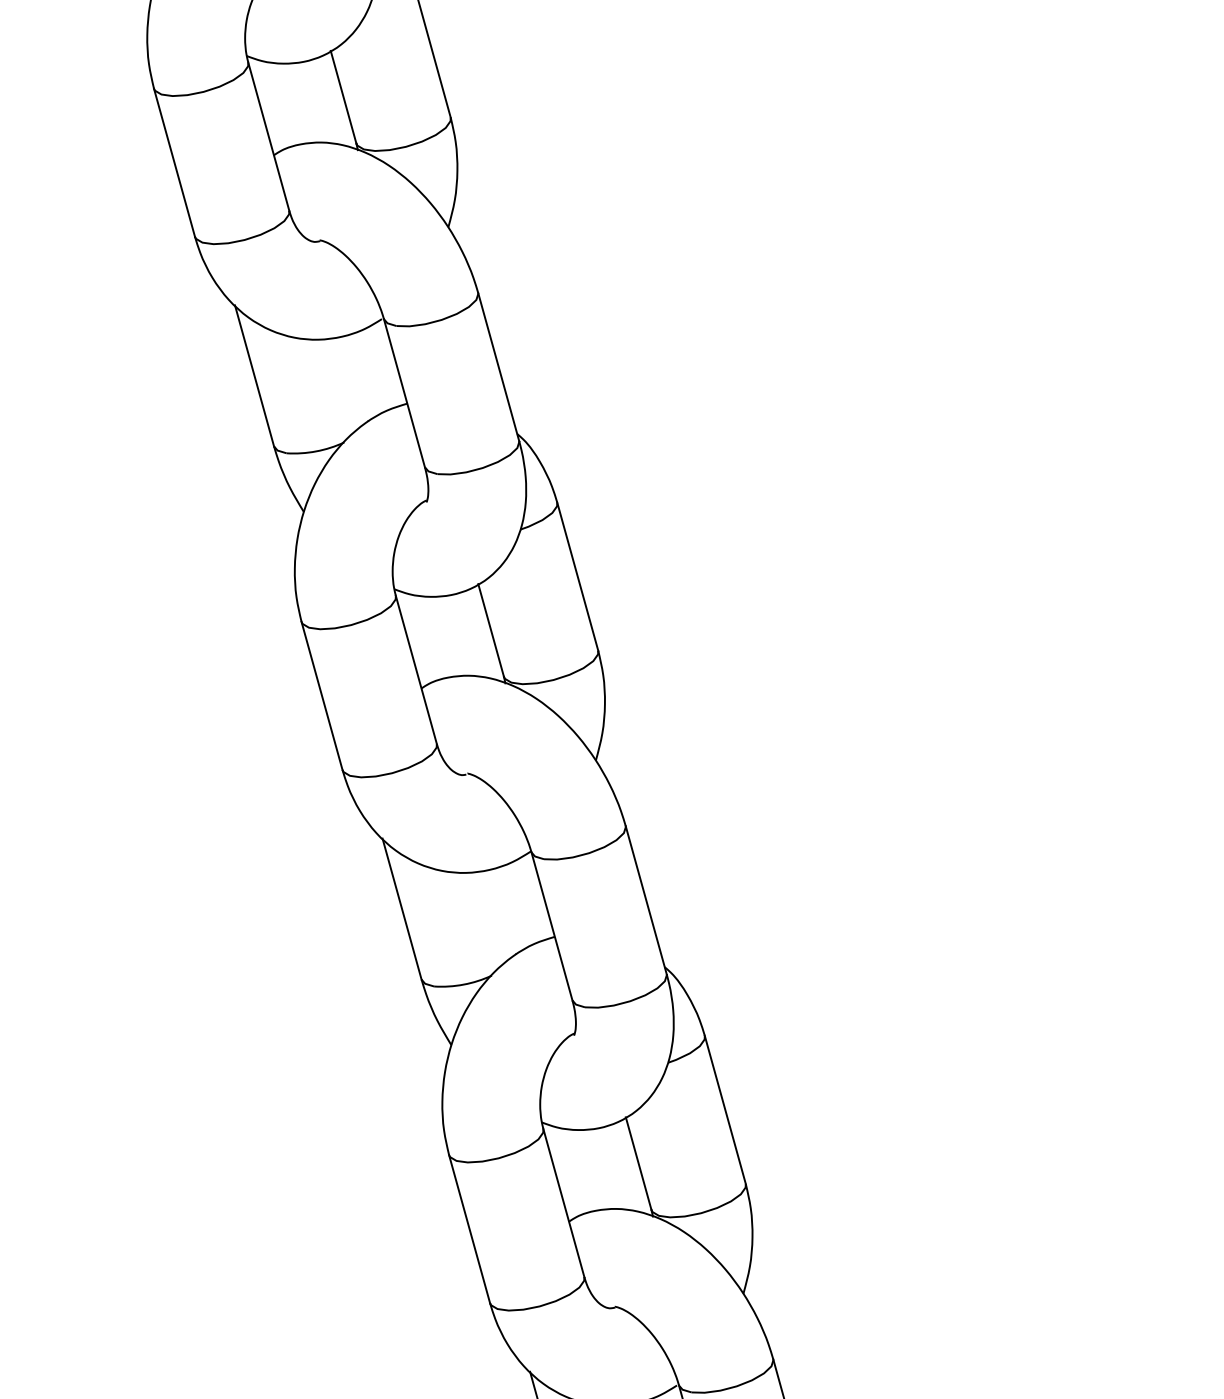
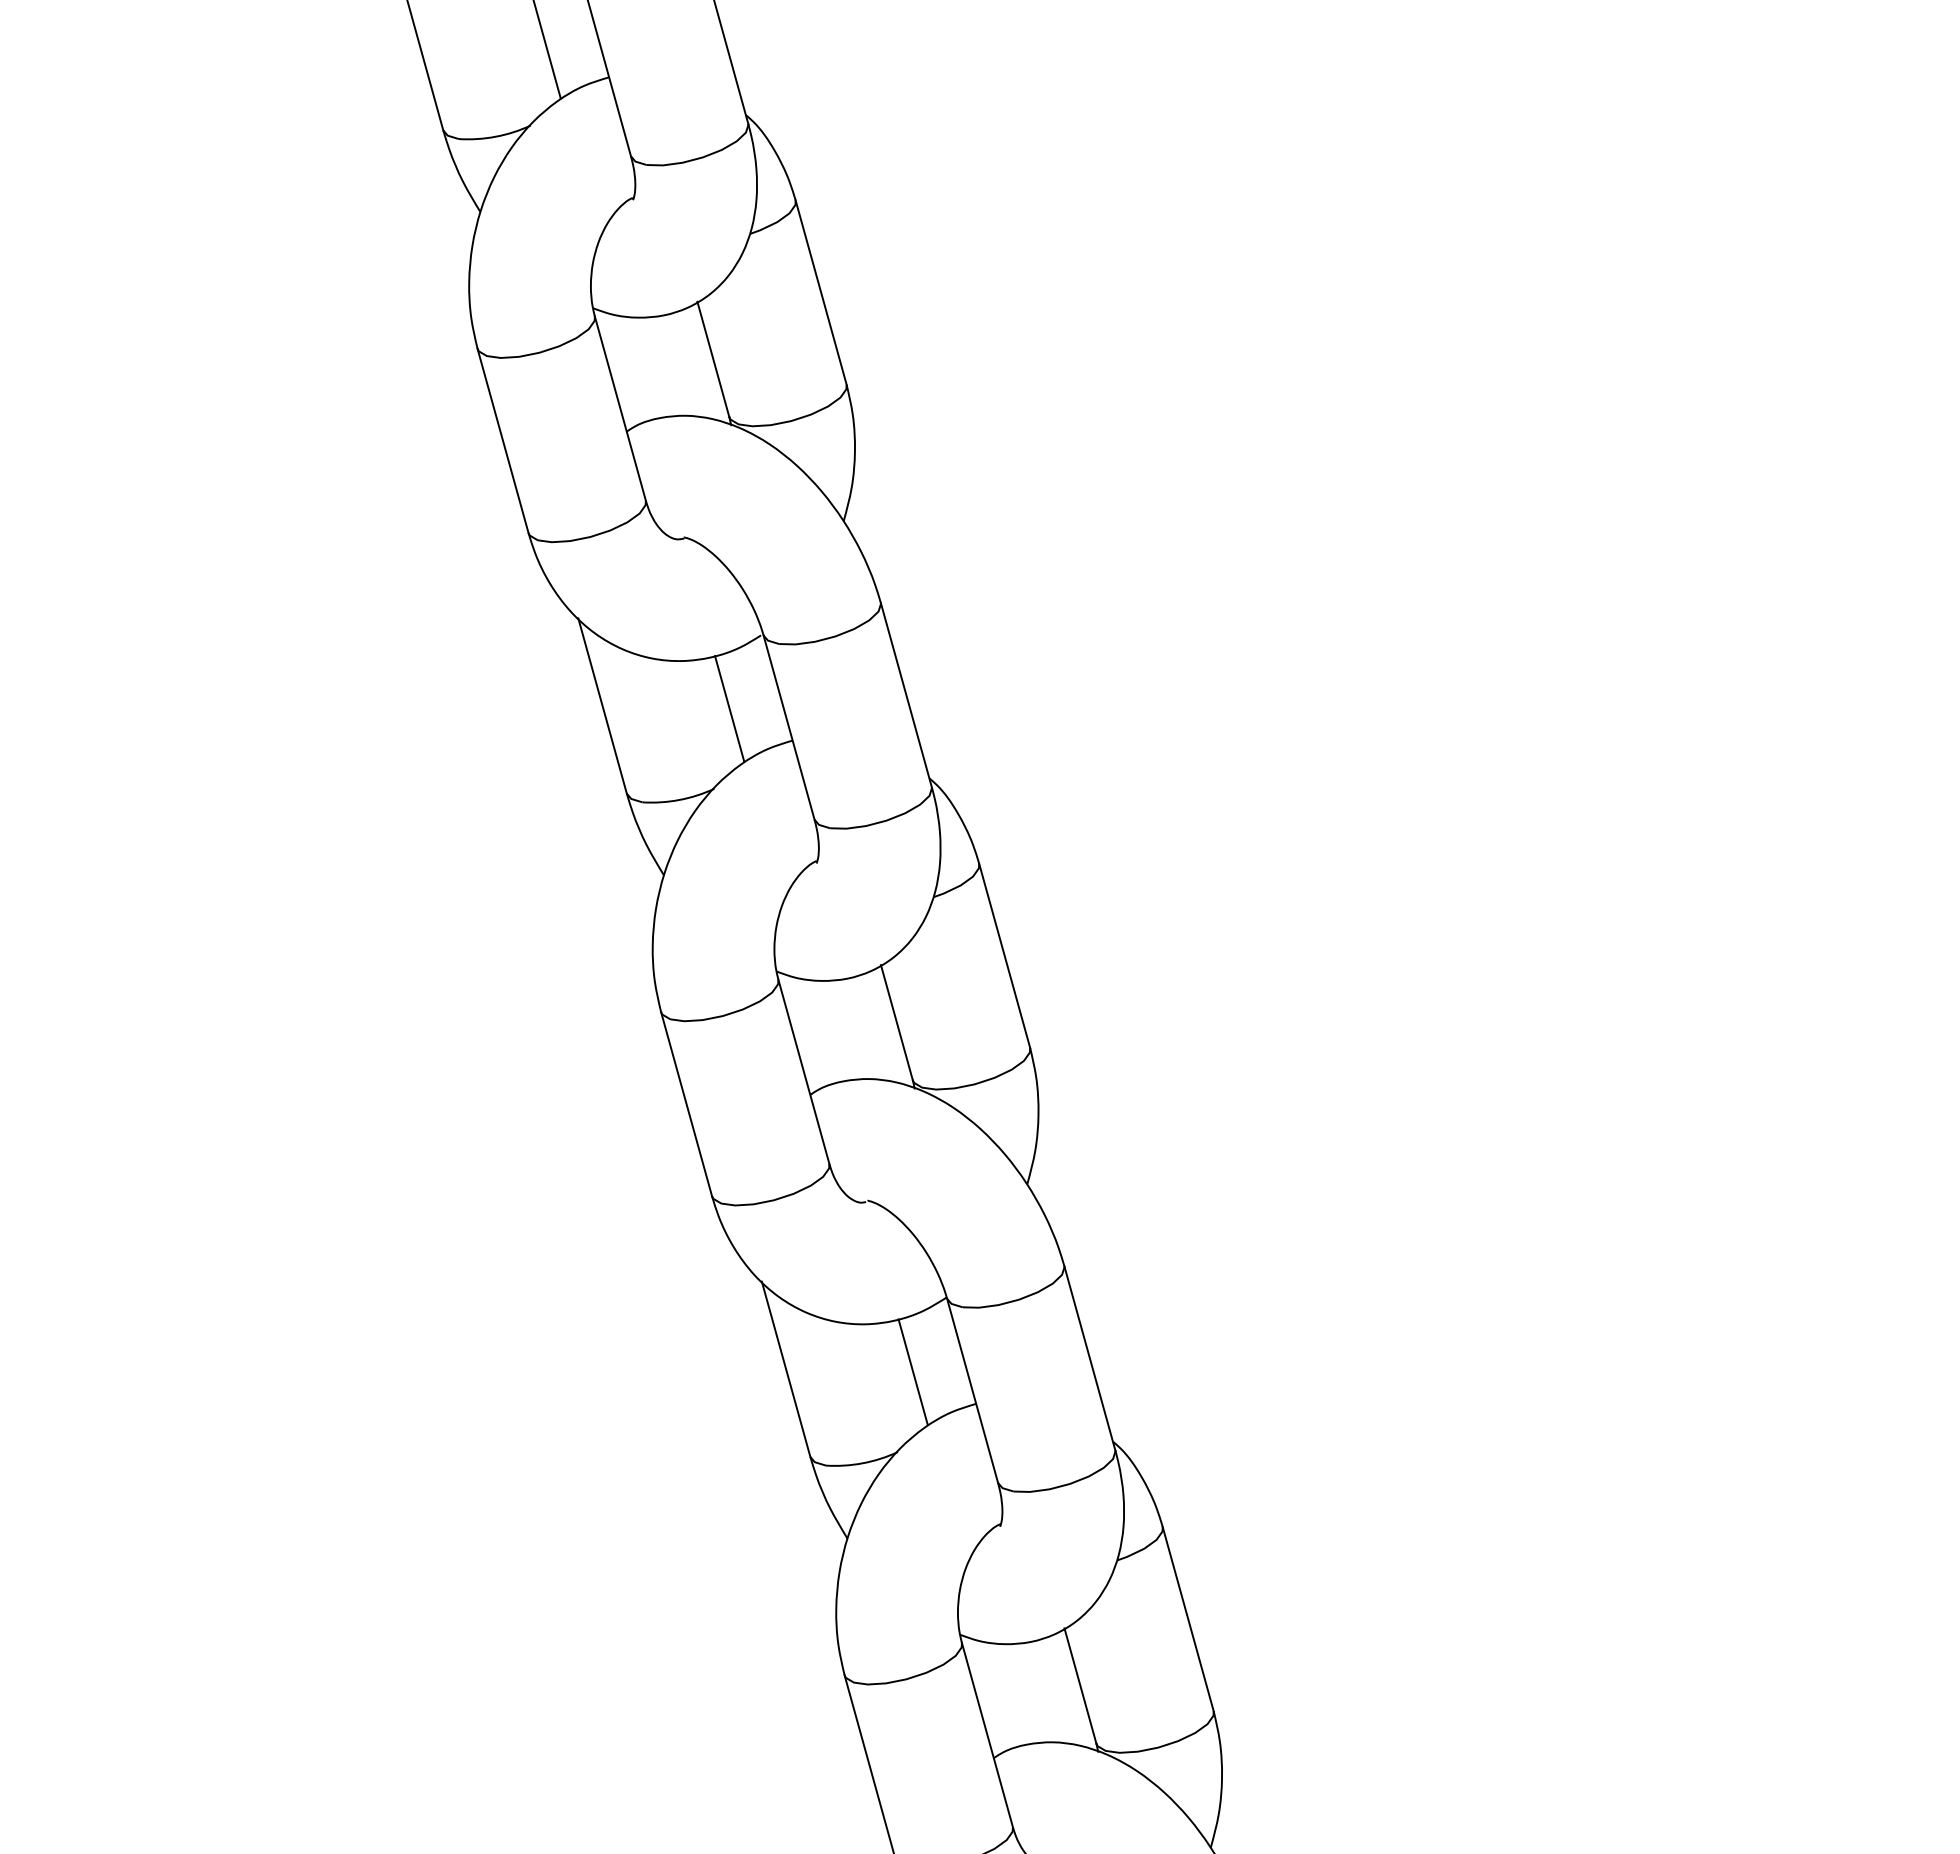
line: (356, 377) -> (729, 708), added
line: (503, 910) -> (912, 1371), added

